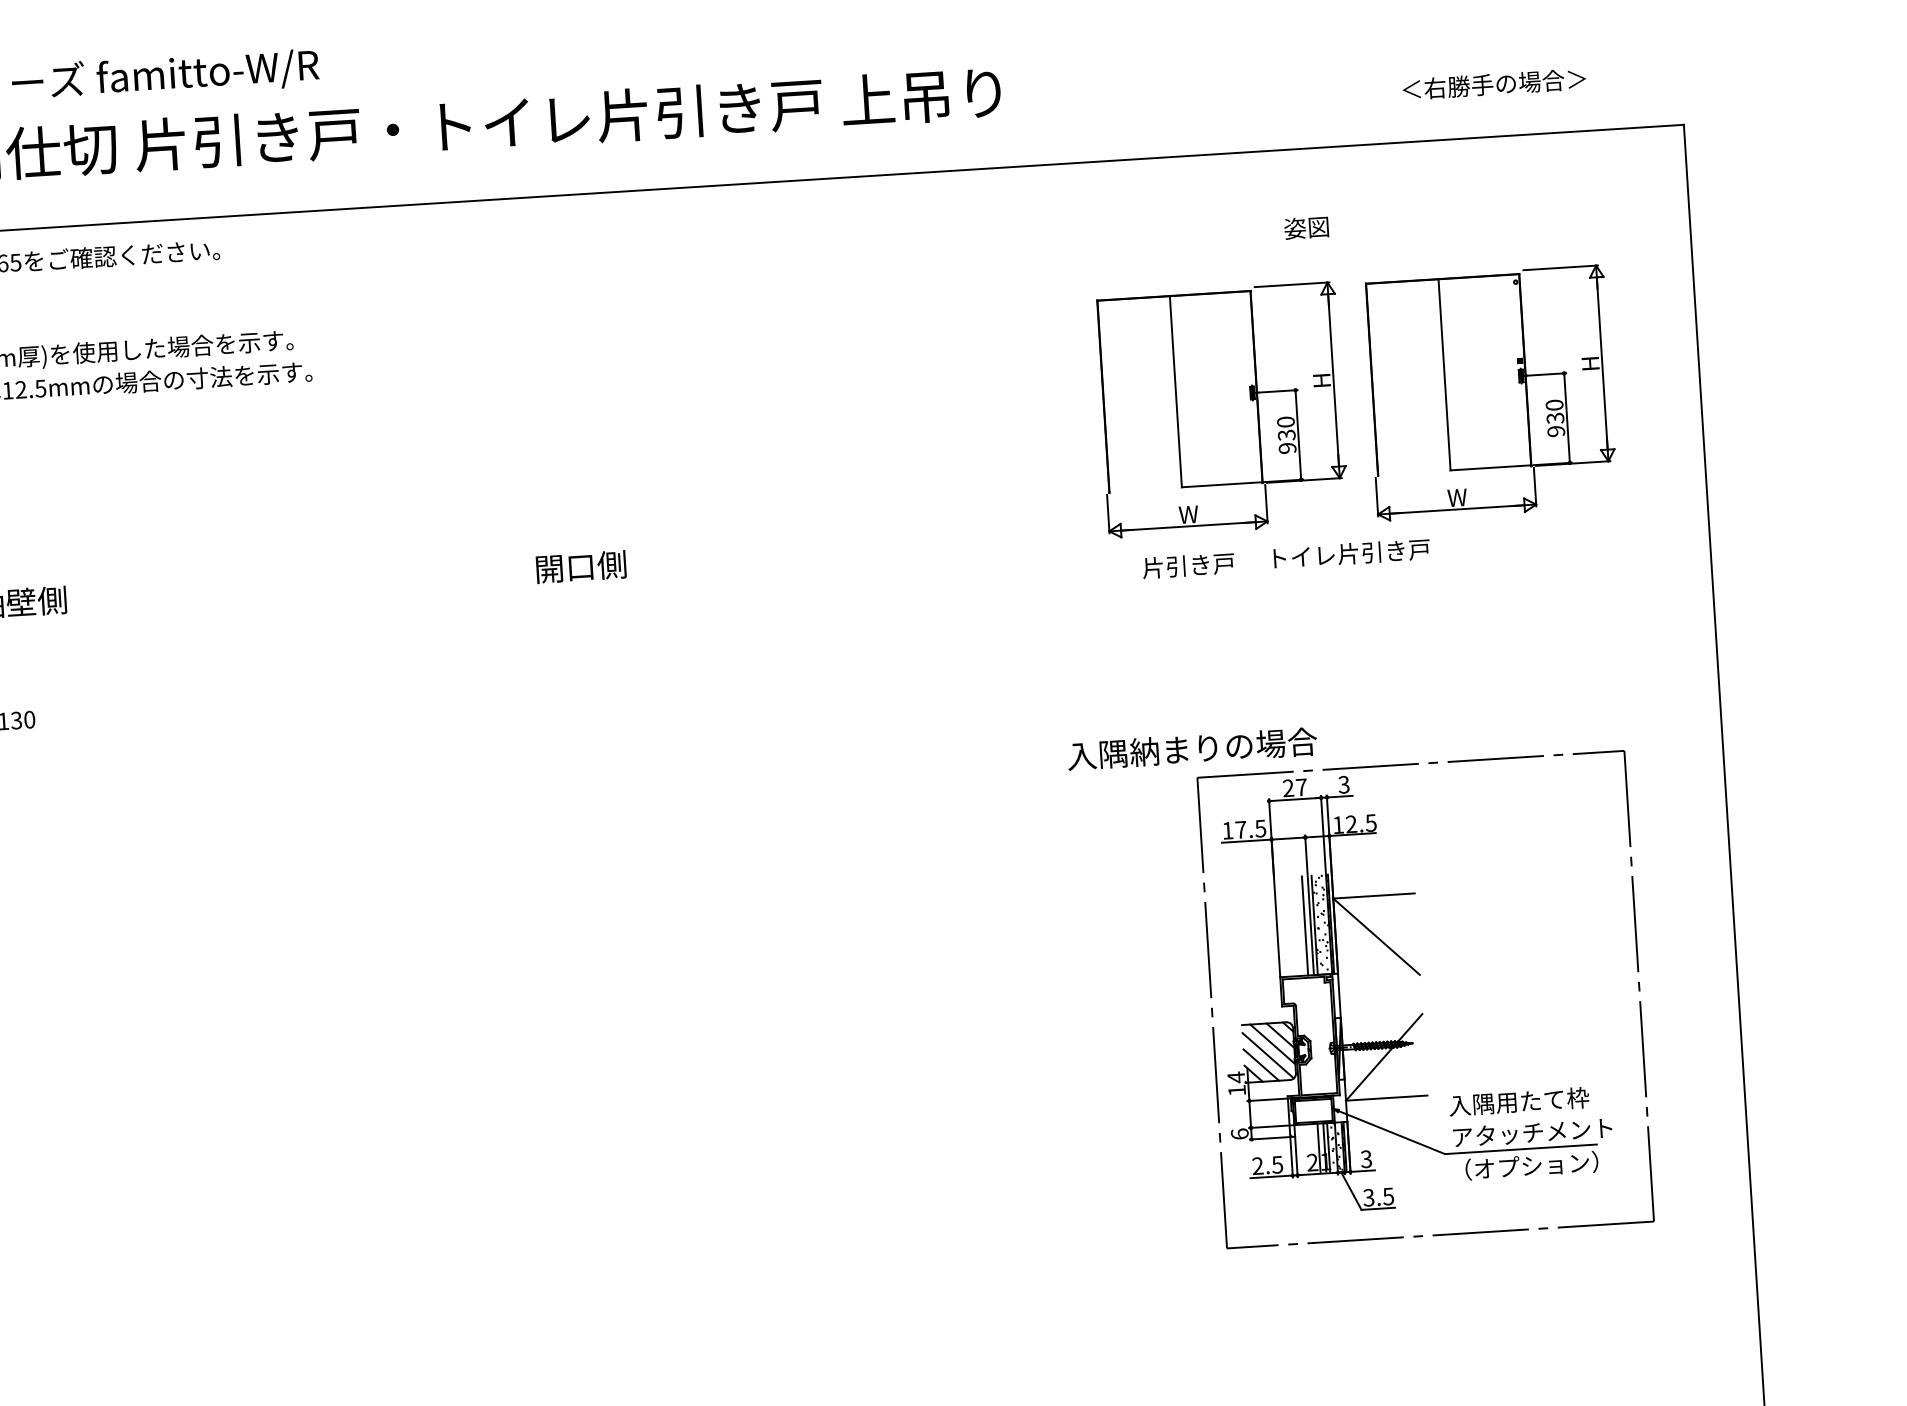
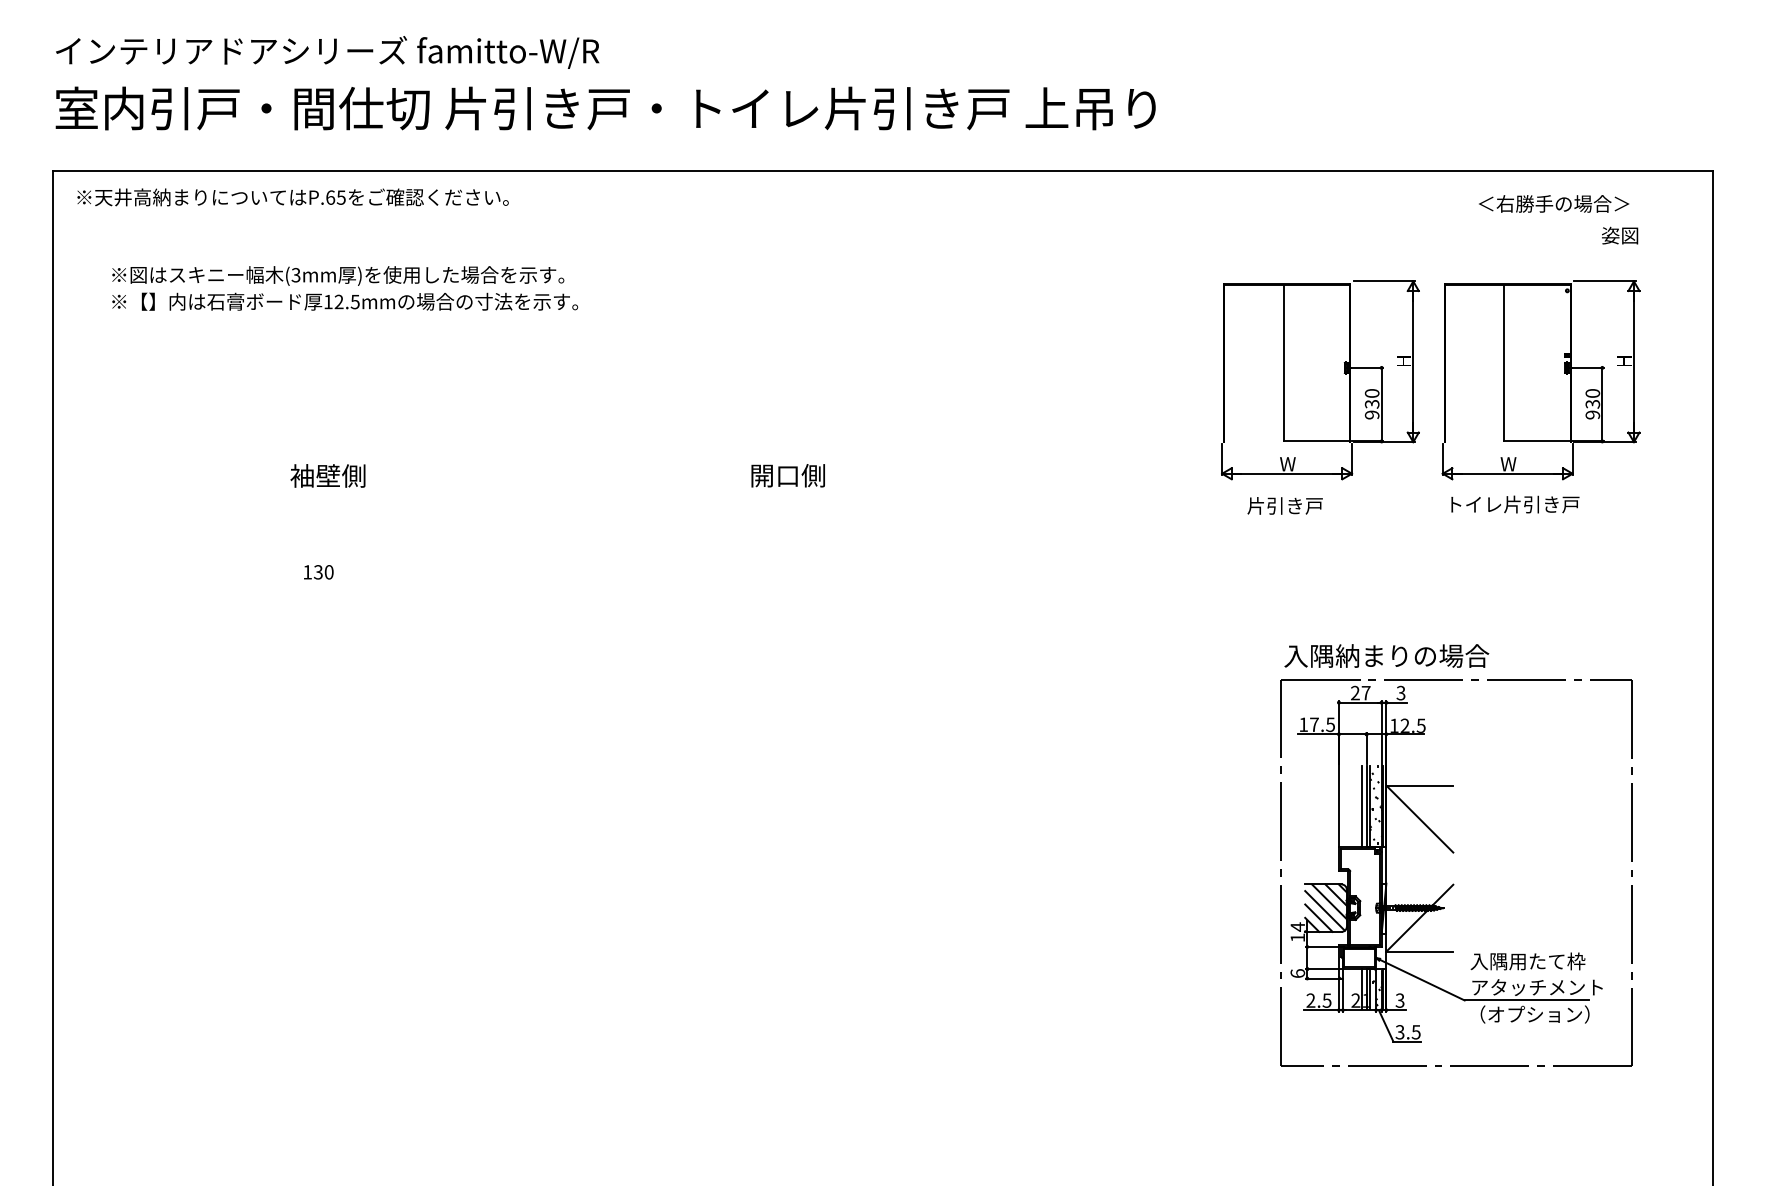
text: (1494, 83) -> (1554, 203), moved
text: (1307, 227) -> (1620, 235), moved
text: (1352, 553) -> (1515, 504), moved
text: (1191, 748) -> (1386, 655), moved

